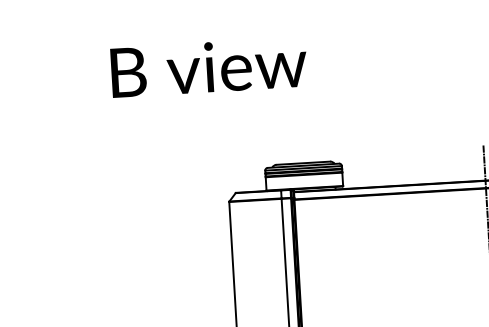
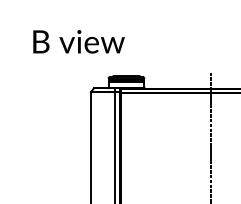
text: (207, 66) -> (78, 41), moved

